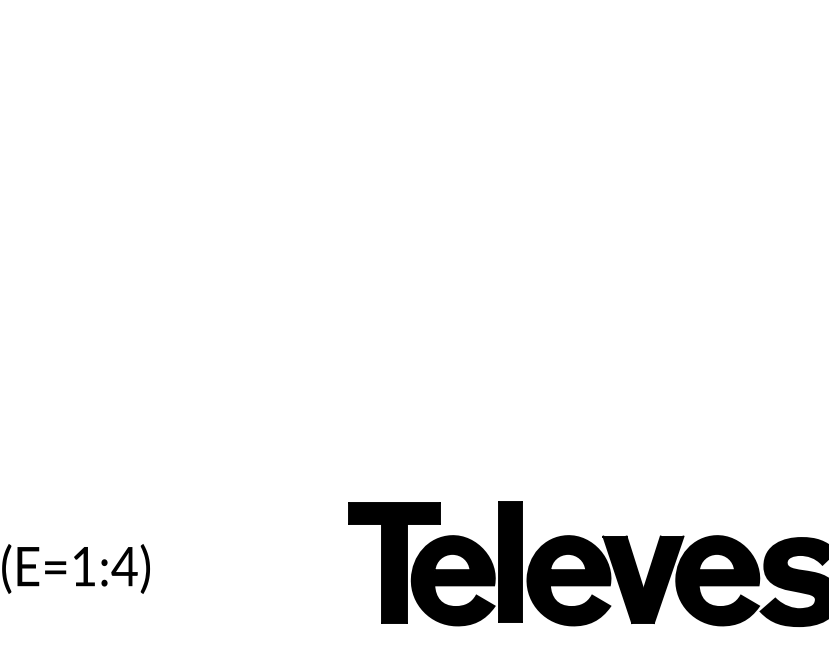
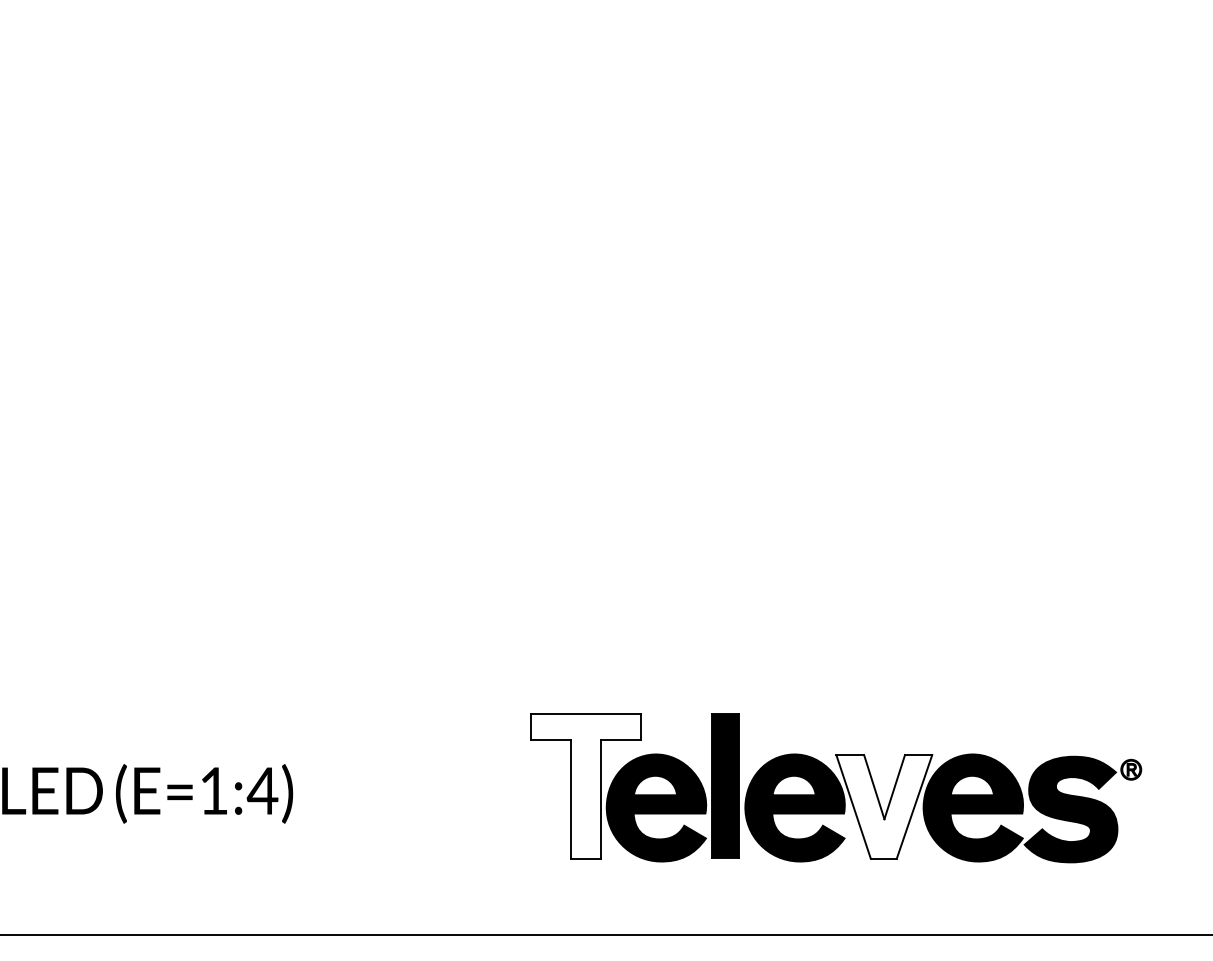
fill: (394, 562) -> (586, 786), removed
fill: (643, 579) -> (884, 806), removed

